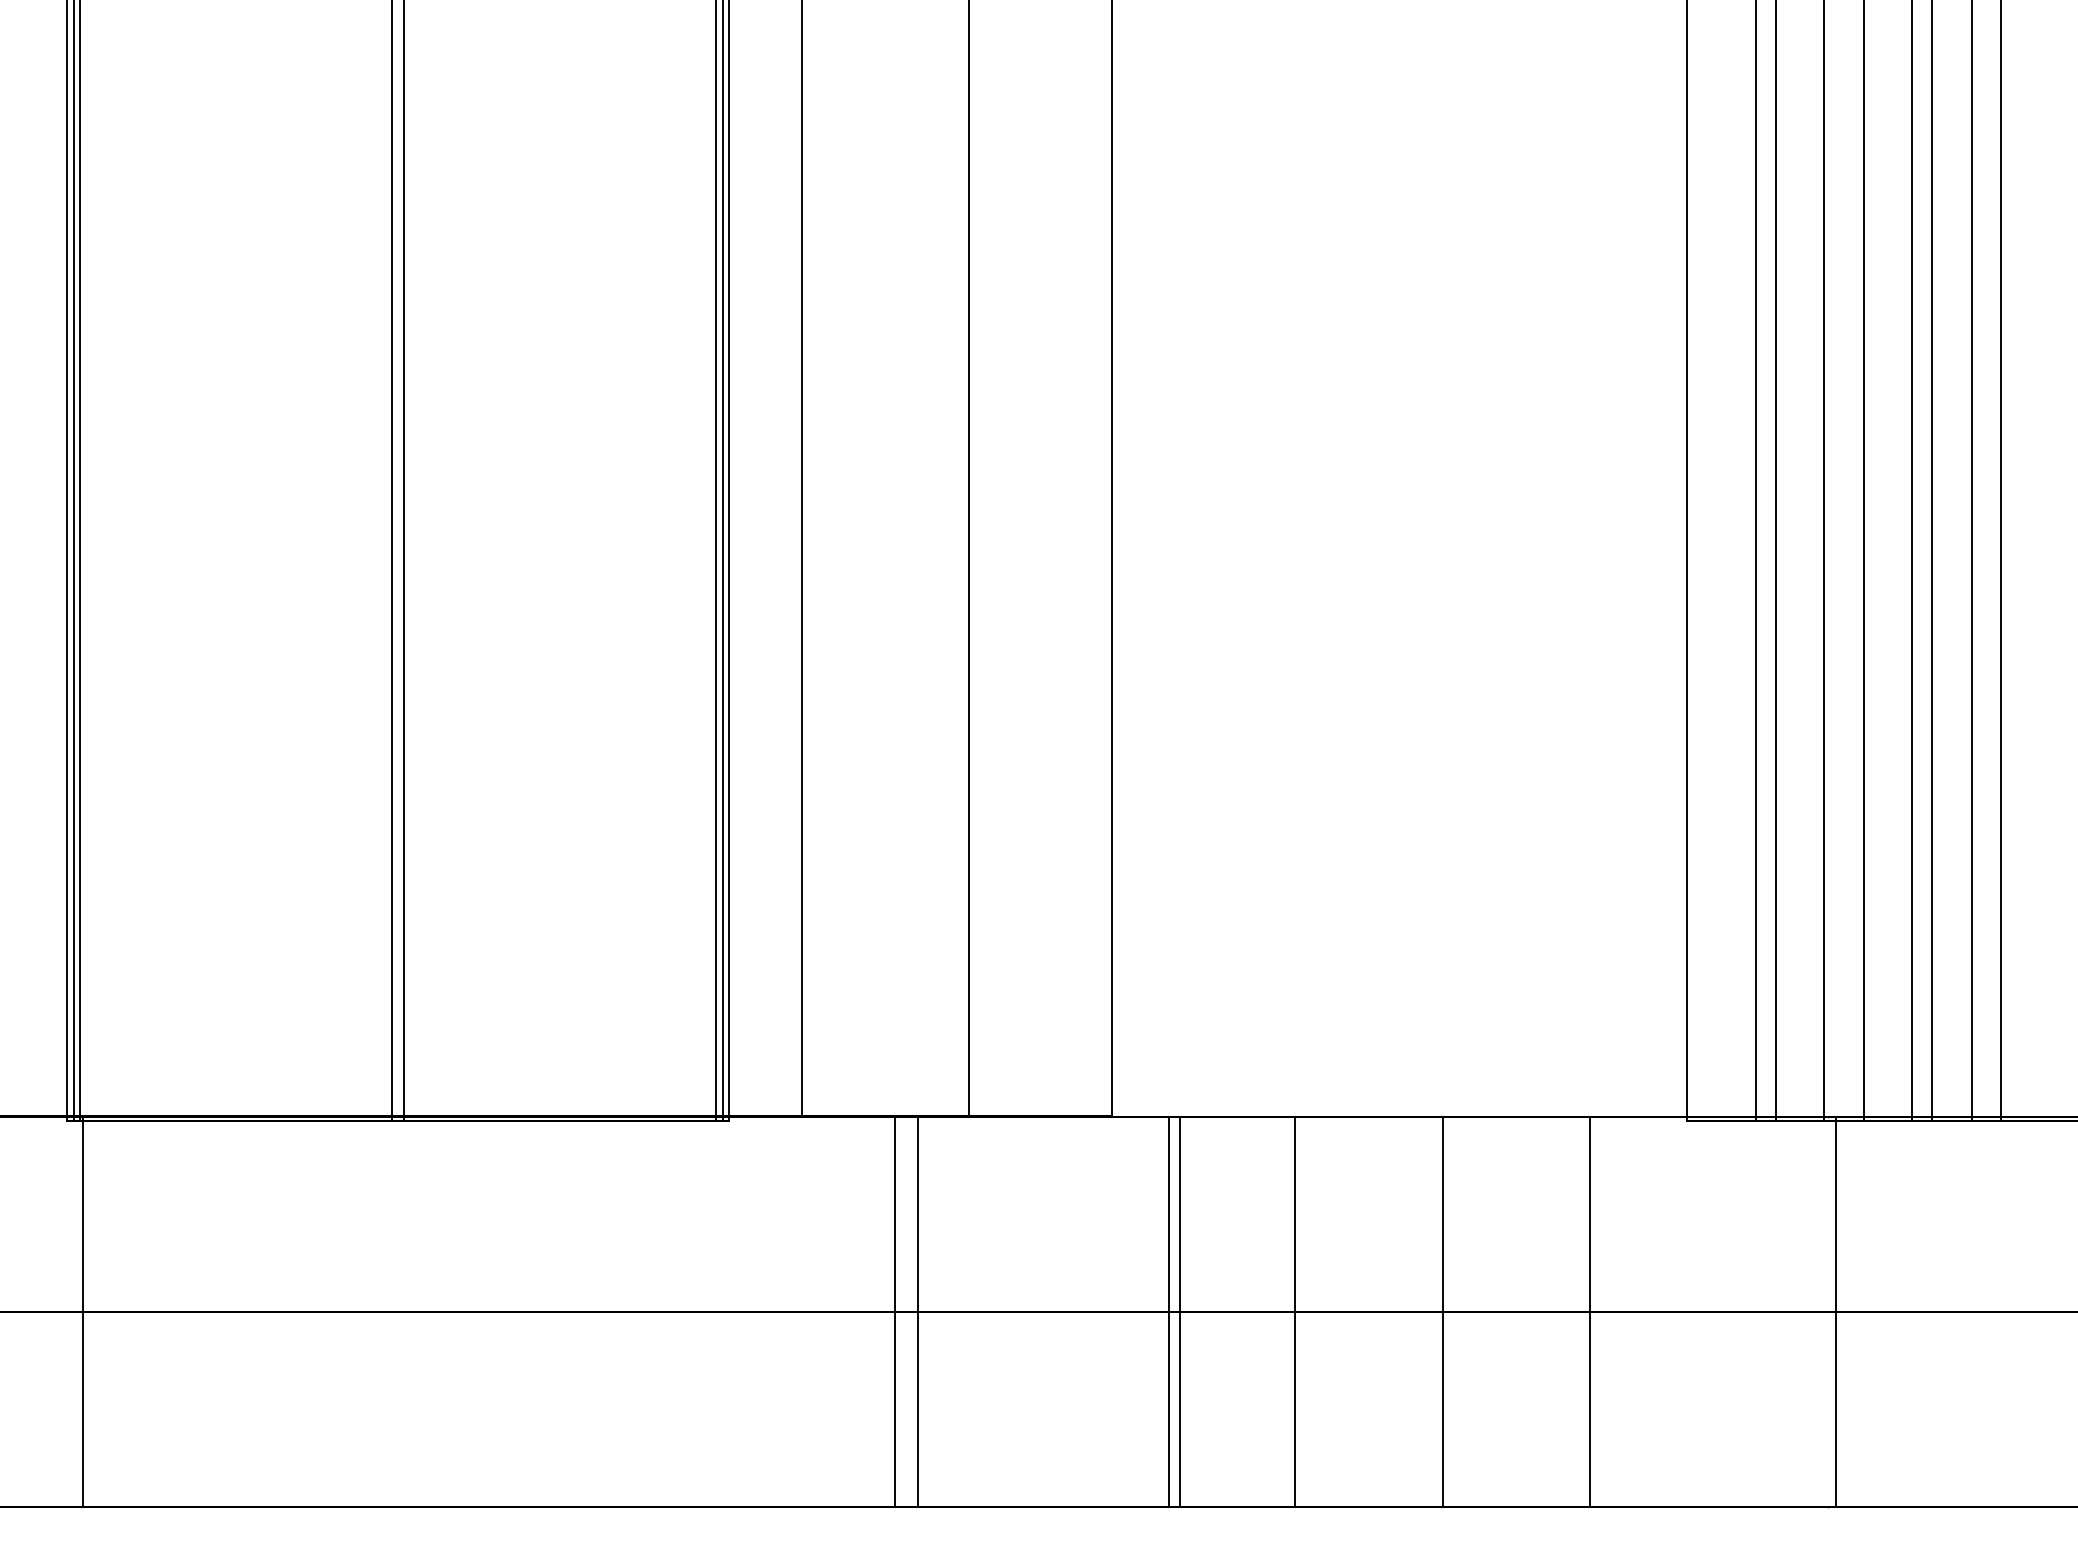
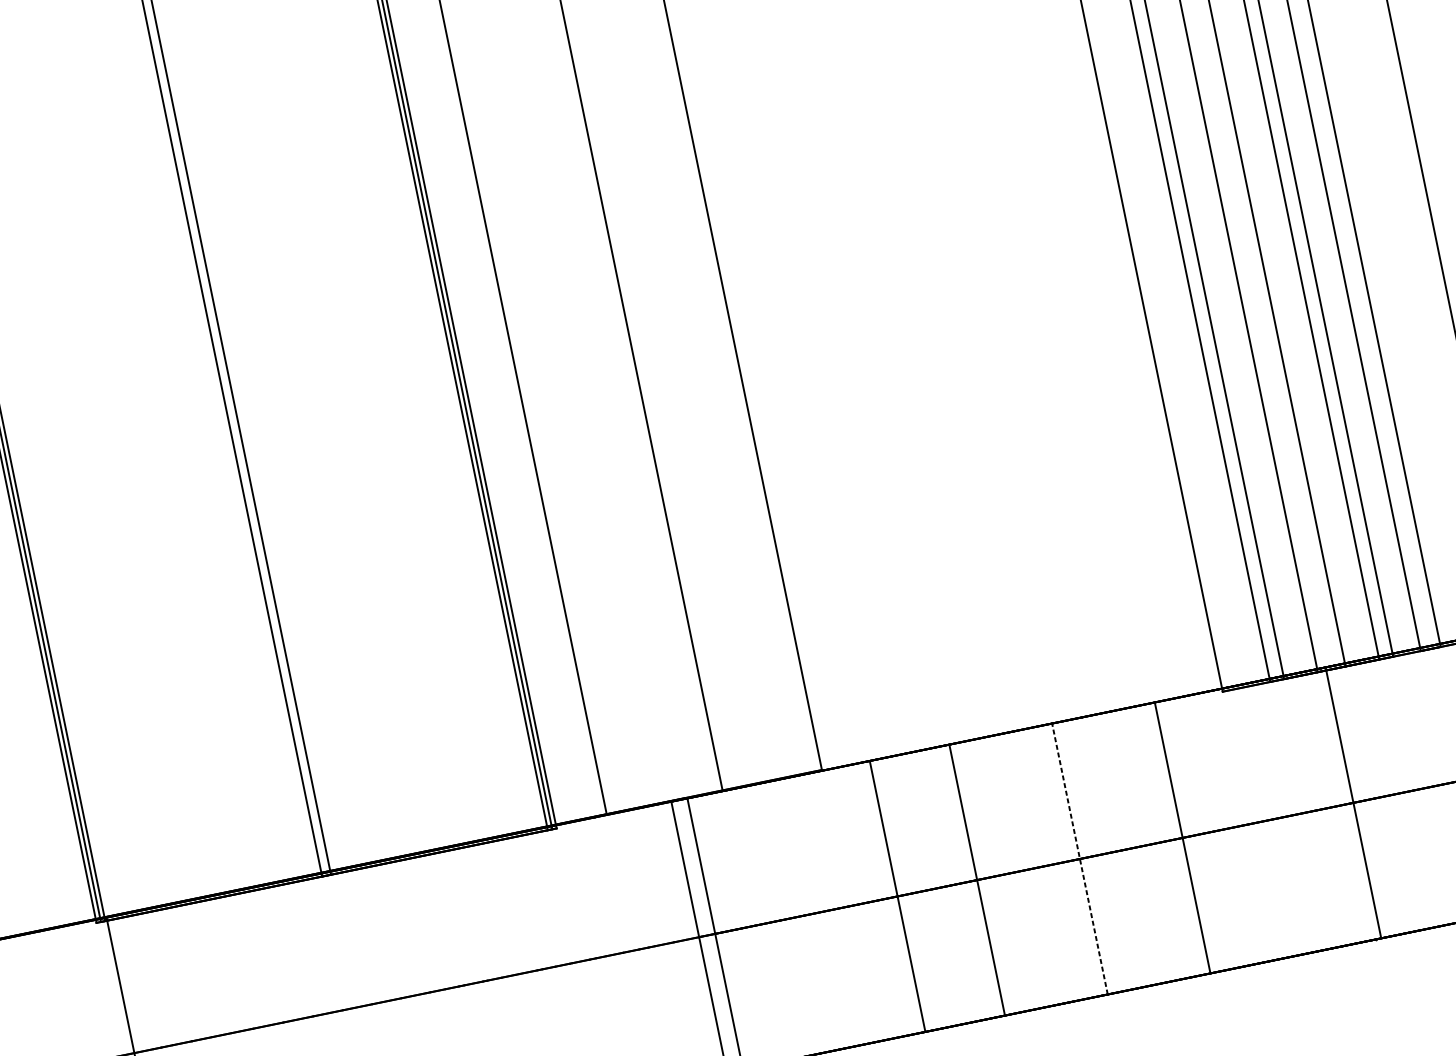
line: (1168, 1311) -> (889, 897), removed
line: (1442, 1311) -> (1079, 858), solid -> dashed

